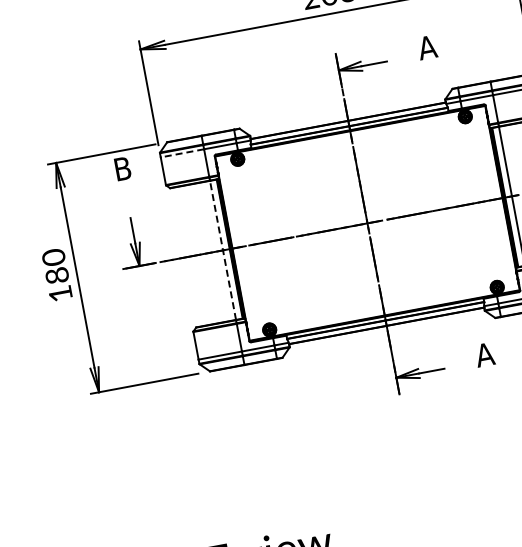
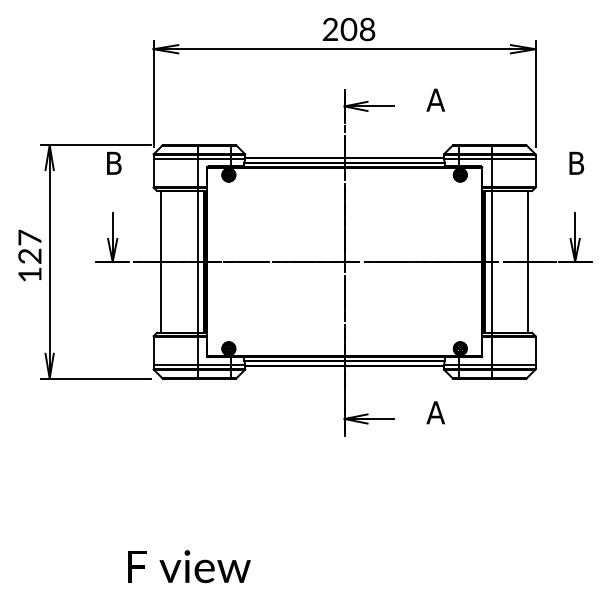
line: (182, 153) -> (175, 159), dashed -> solid
line: (222, 249) -> (197, 261), dashed -> solid
line: (186, 256) -> (160, 261), added
text: (54, 266) -> (29, 246), 180 -> 127

